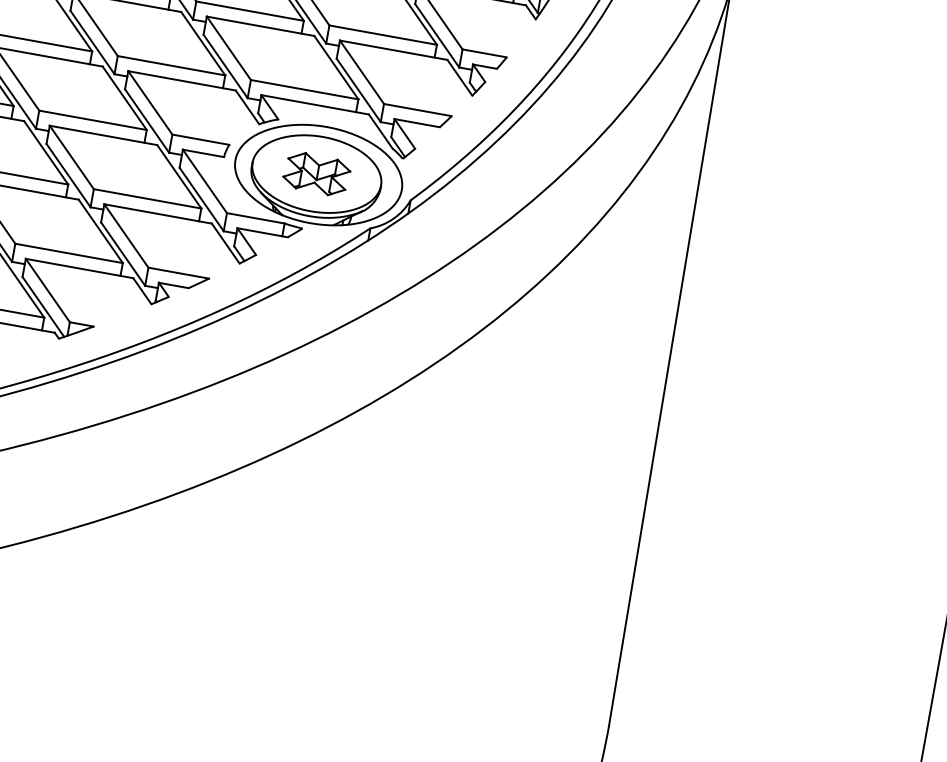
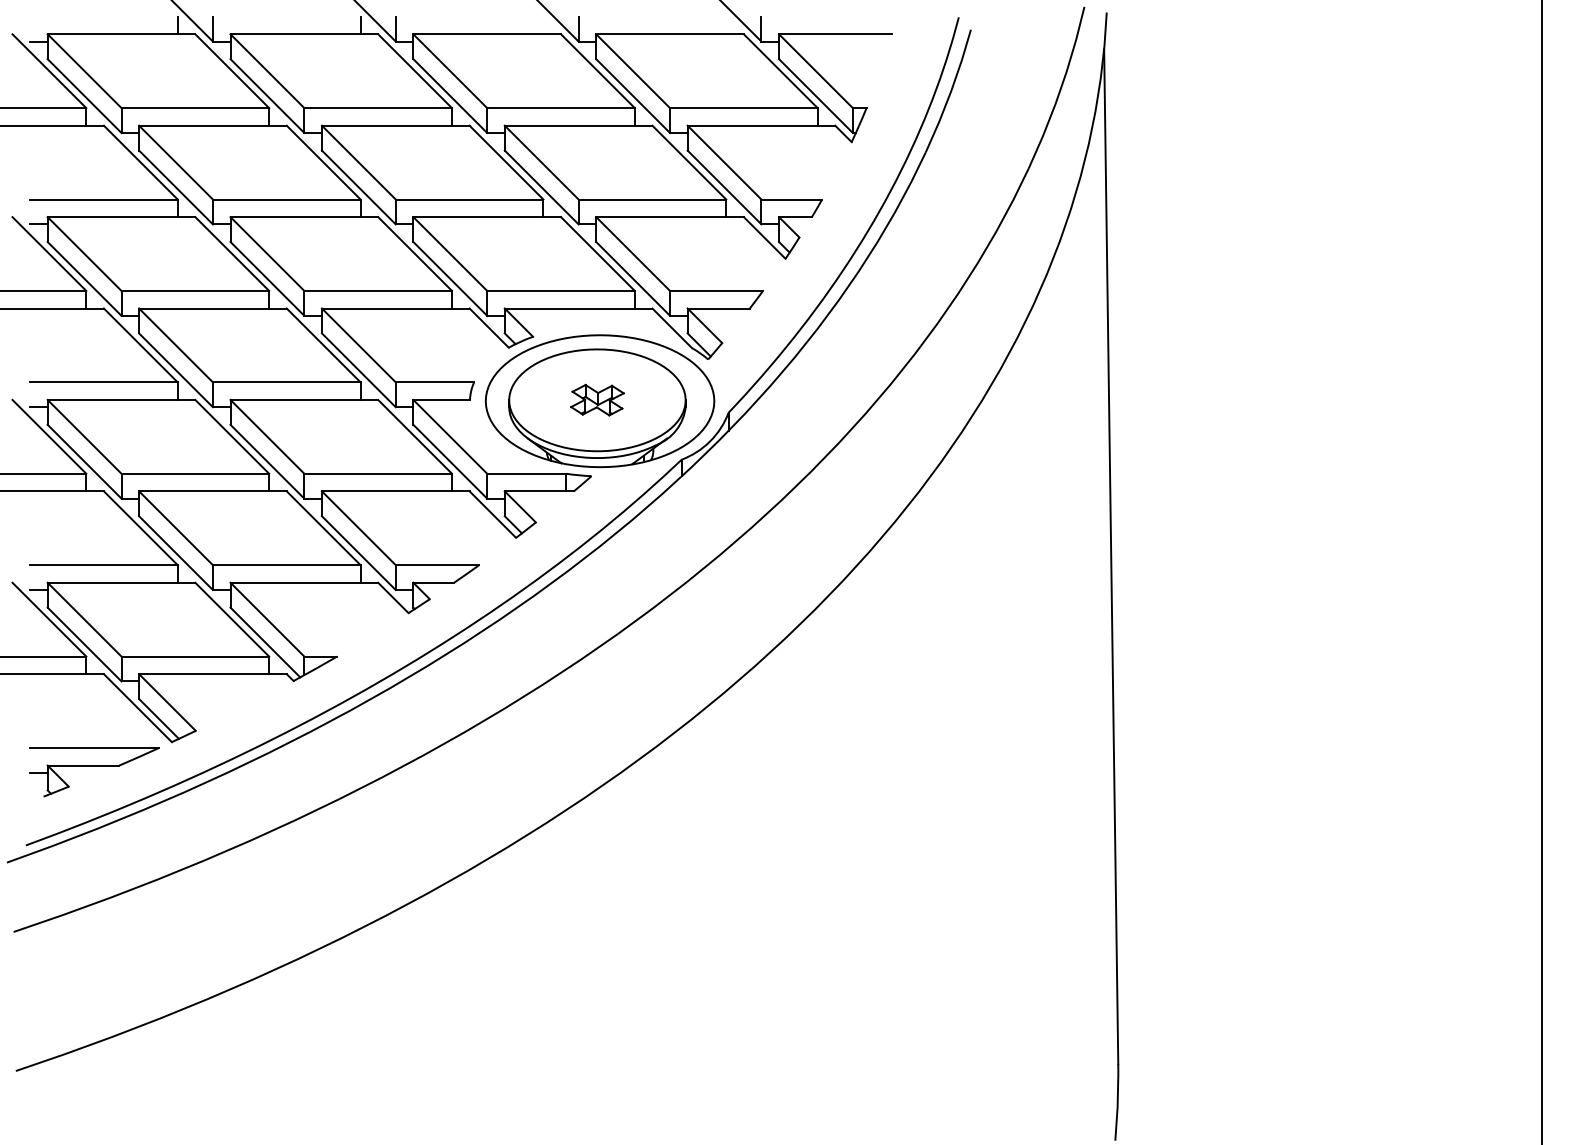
part: (316, 173) -> (597, 399), size x0.6

